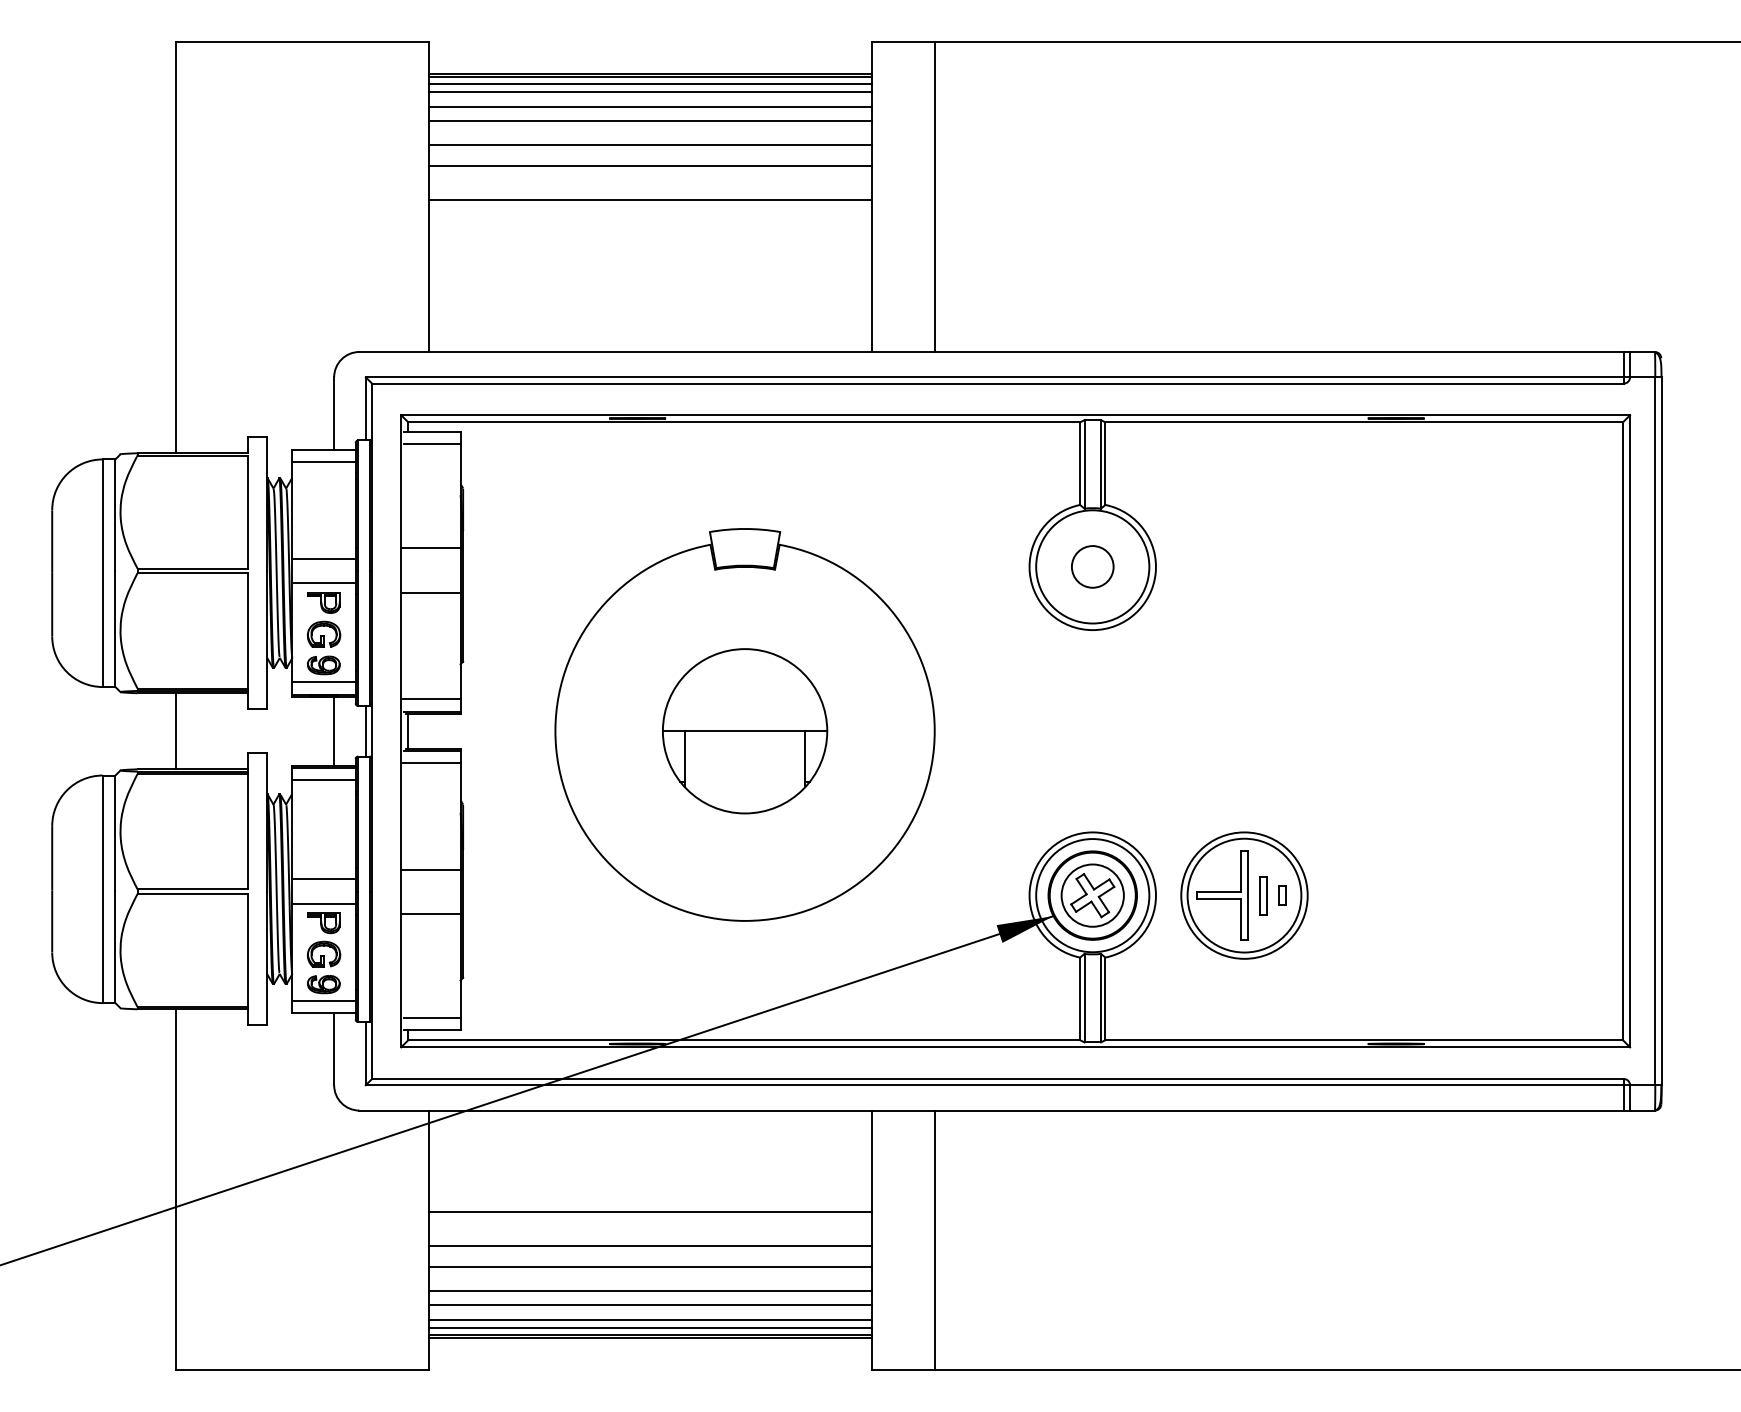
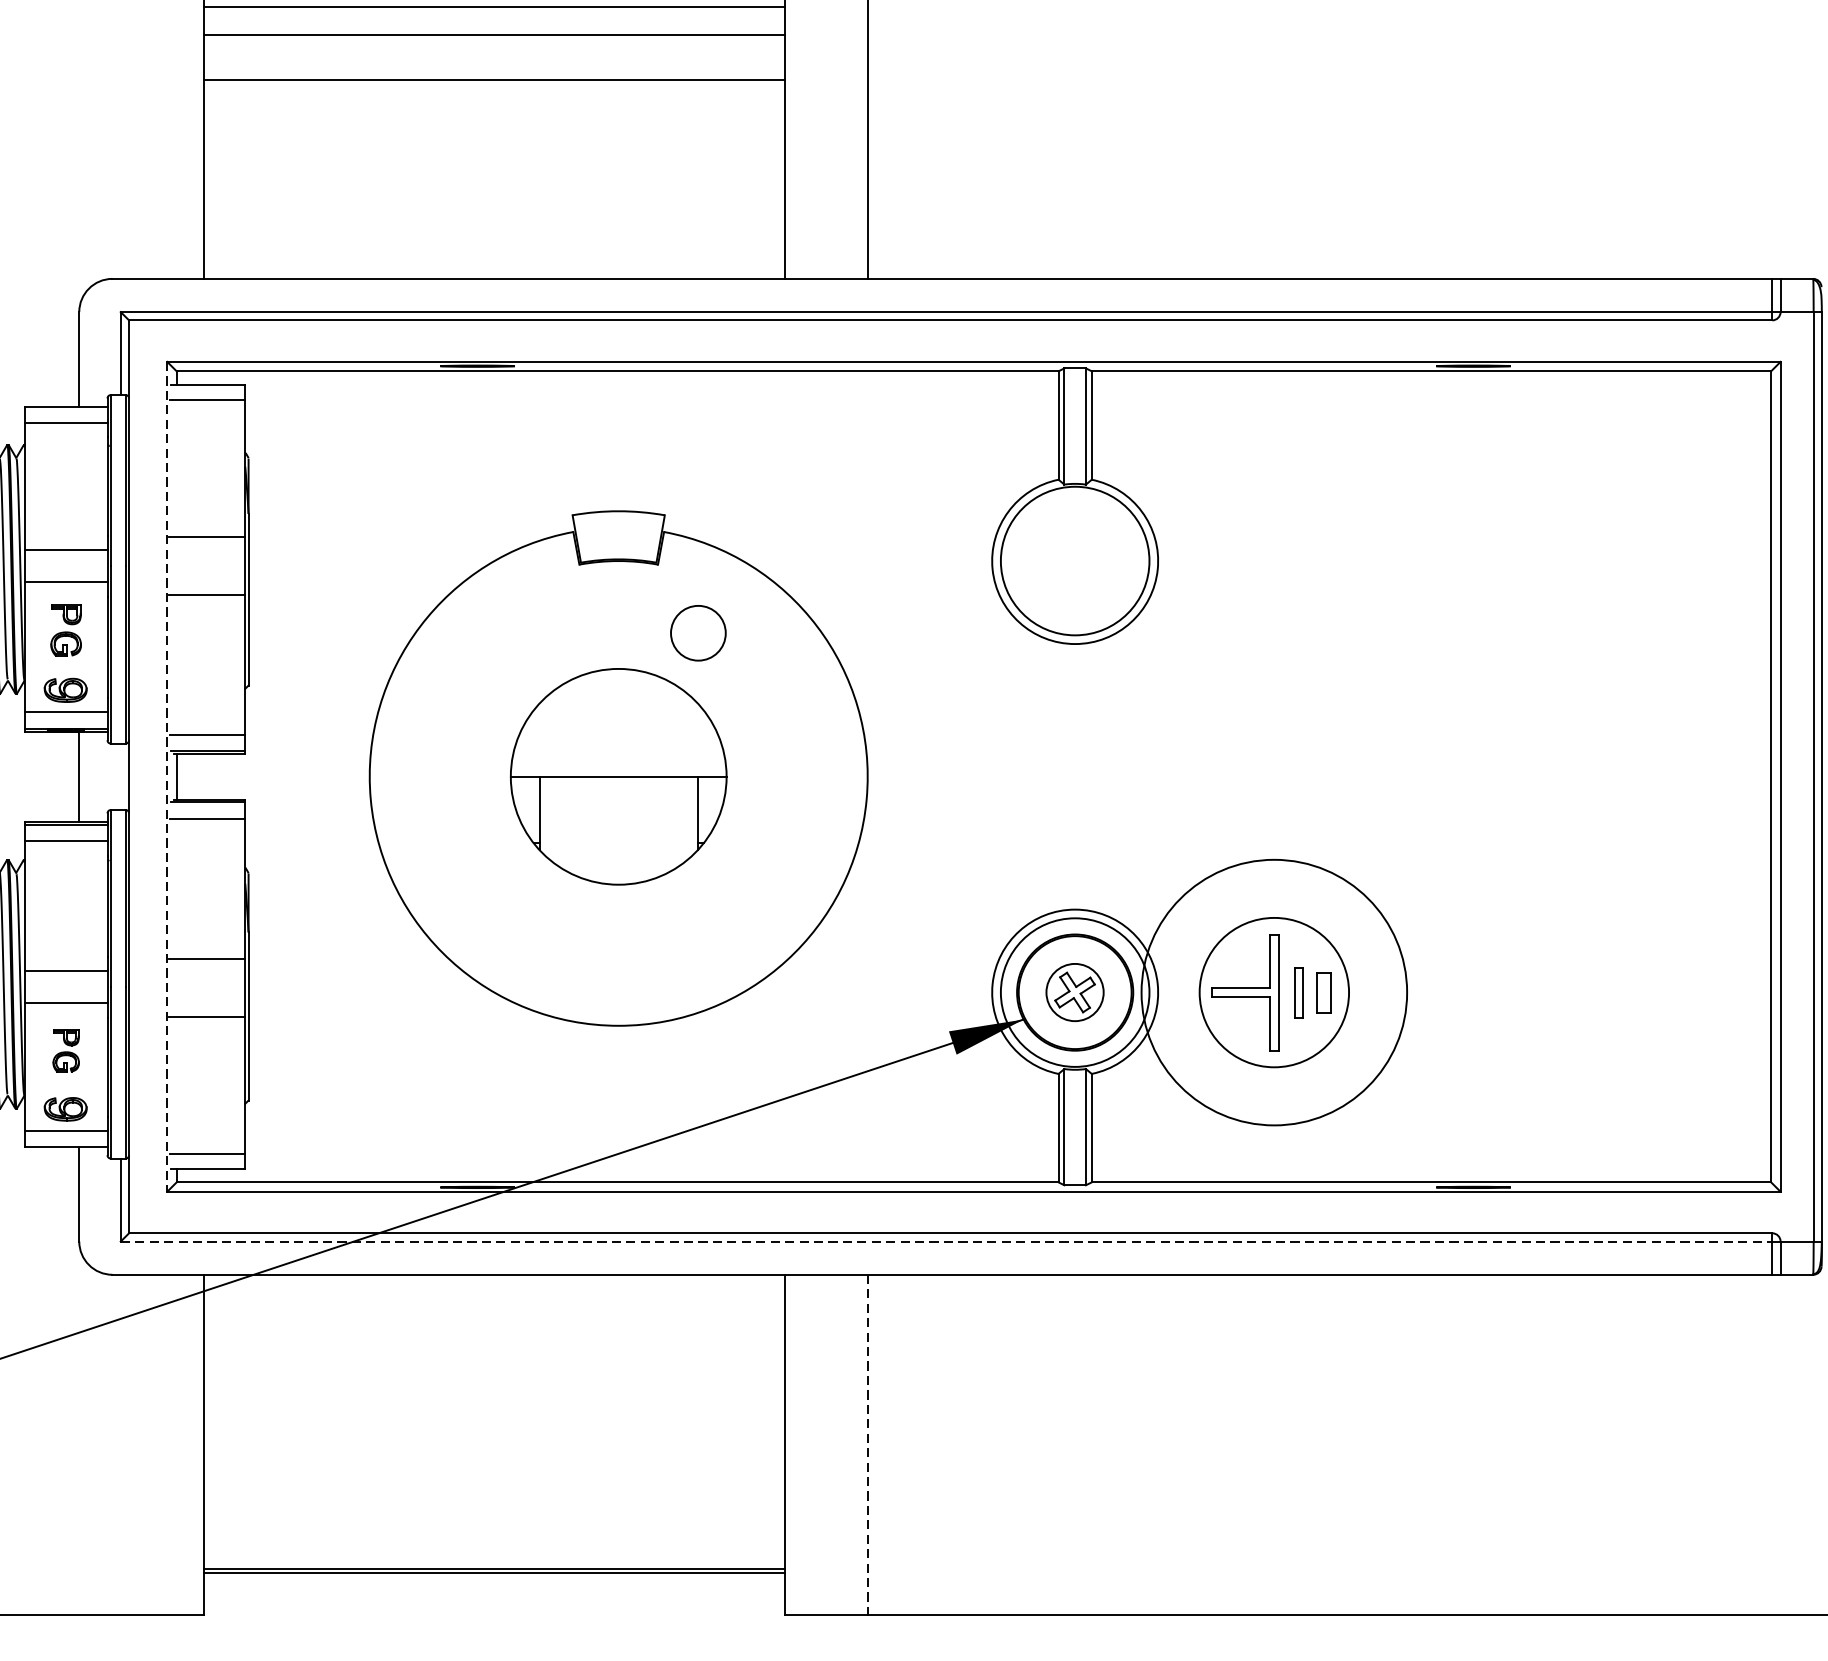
circle: (1092, 566) -> (698, 632), moved
part: (324, 619) -> (66, 630), size x0.7
line: (365, 730) -> (120, 775), removed
line: (401, 731) -> (167, 777), solid -> dashed
part: (1092, 895) -> (1074, 992), size x0.7
circle: (1244, 895) -> (1274, 992), size x1.6
part: (1282, 895) -> (1324, 992), size x1.6
part: (324, 939) -> (66, 1050), size x0.6
line: (995, 1085) -> (947, 1241), solid -> dashed
line: (650, 1211) -> (494, 1407), removed
line: (934, 1240) -> (867, 1445), solid -> dashed
line: (650, 1245) -> (494, 1451), removed
line: (650, 1267) -> (494, 1480), removed
line: (650, 1290) -> (494, 1510), removed
line: (650, 1304) -> (494, 1529), removed
line: (650, 1319) -> (494, 1549), removed
line: (650, 1327) -> (494, 1559), removed

